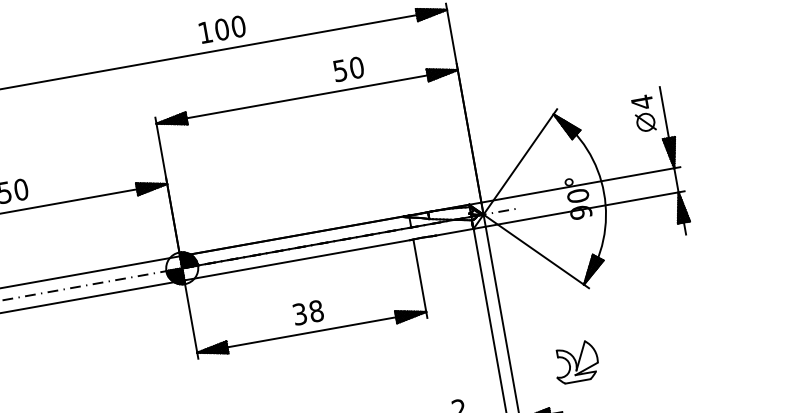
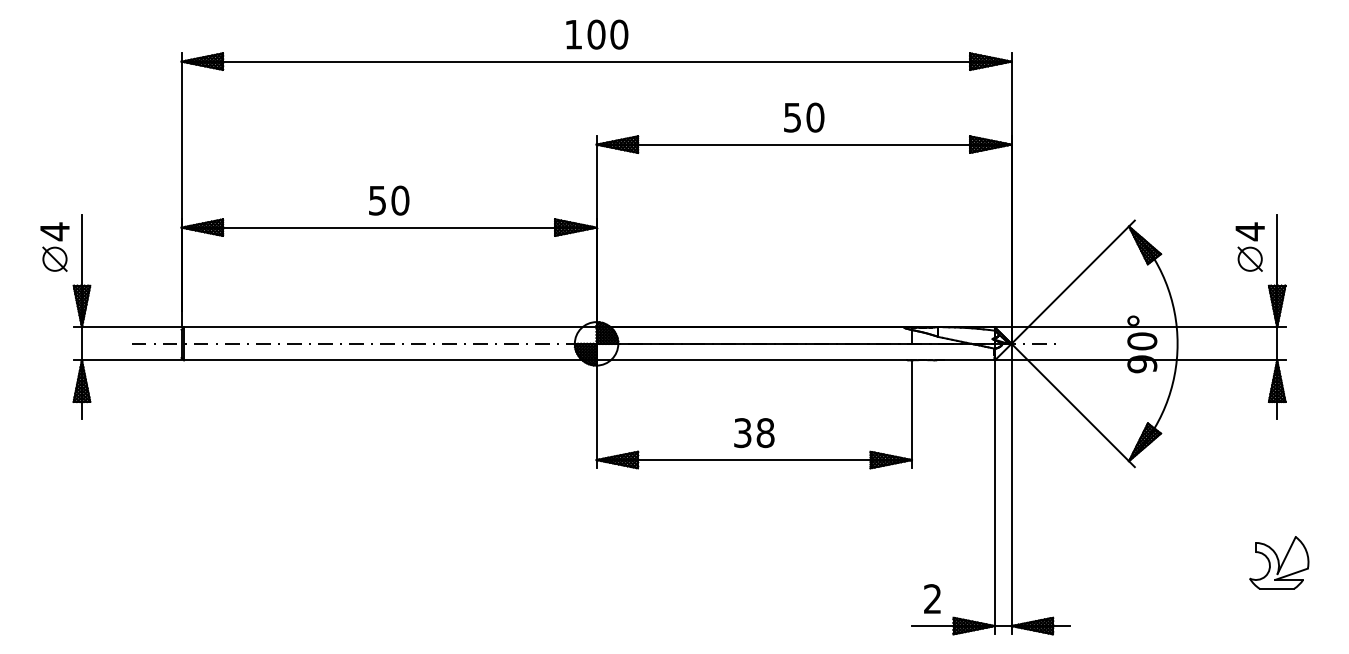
text: (222, 29) -> (597, 34), moved
text: (348, 69) -> (804, 117), moved
part: (576, 361) -> (1279, 562), moved

